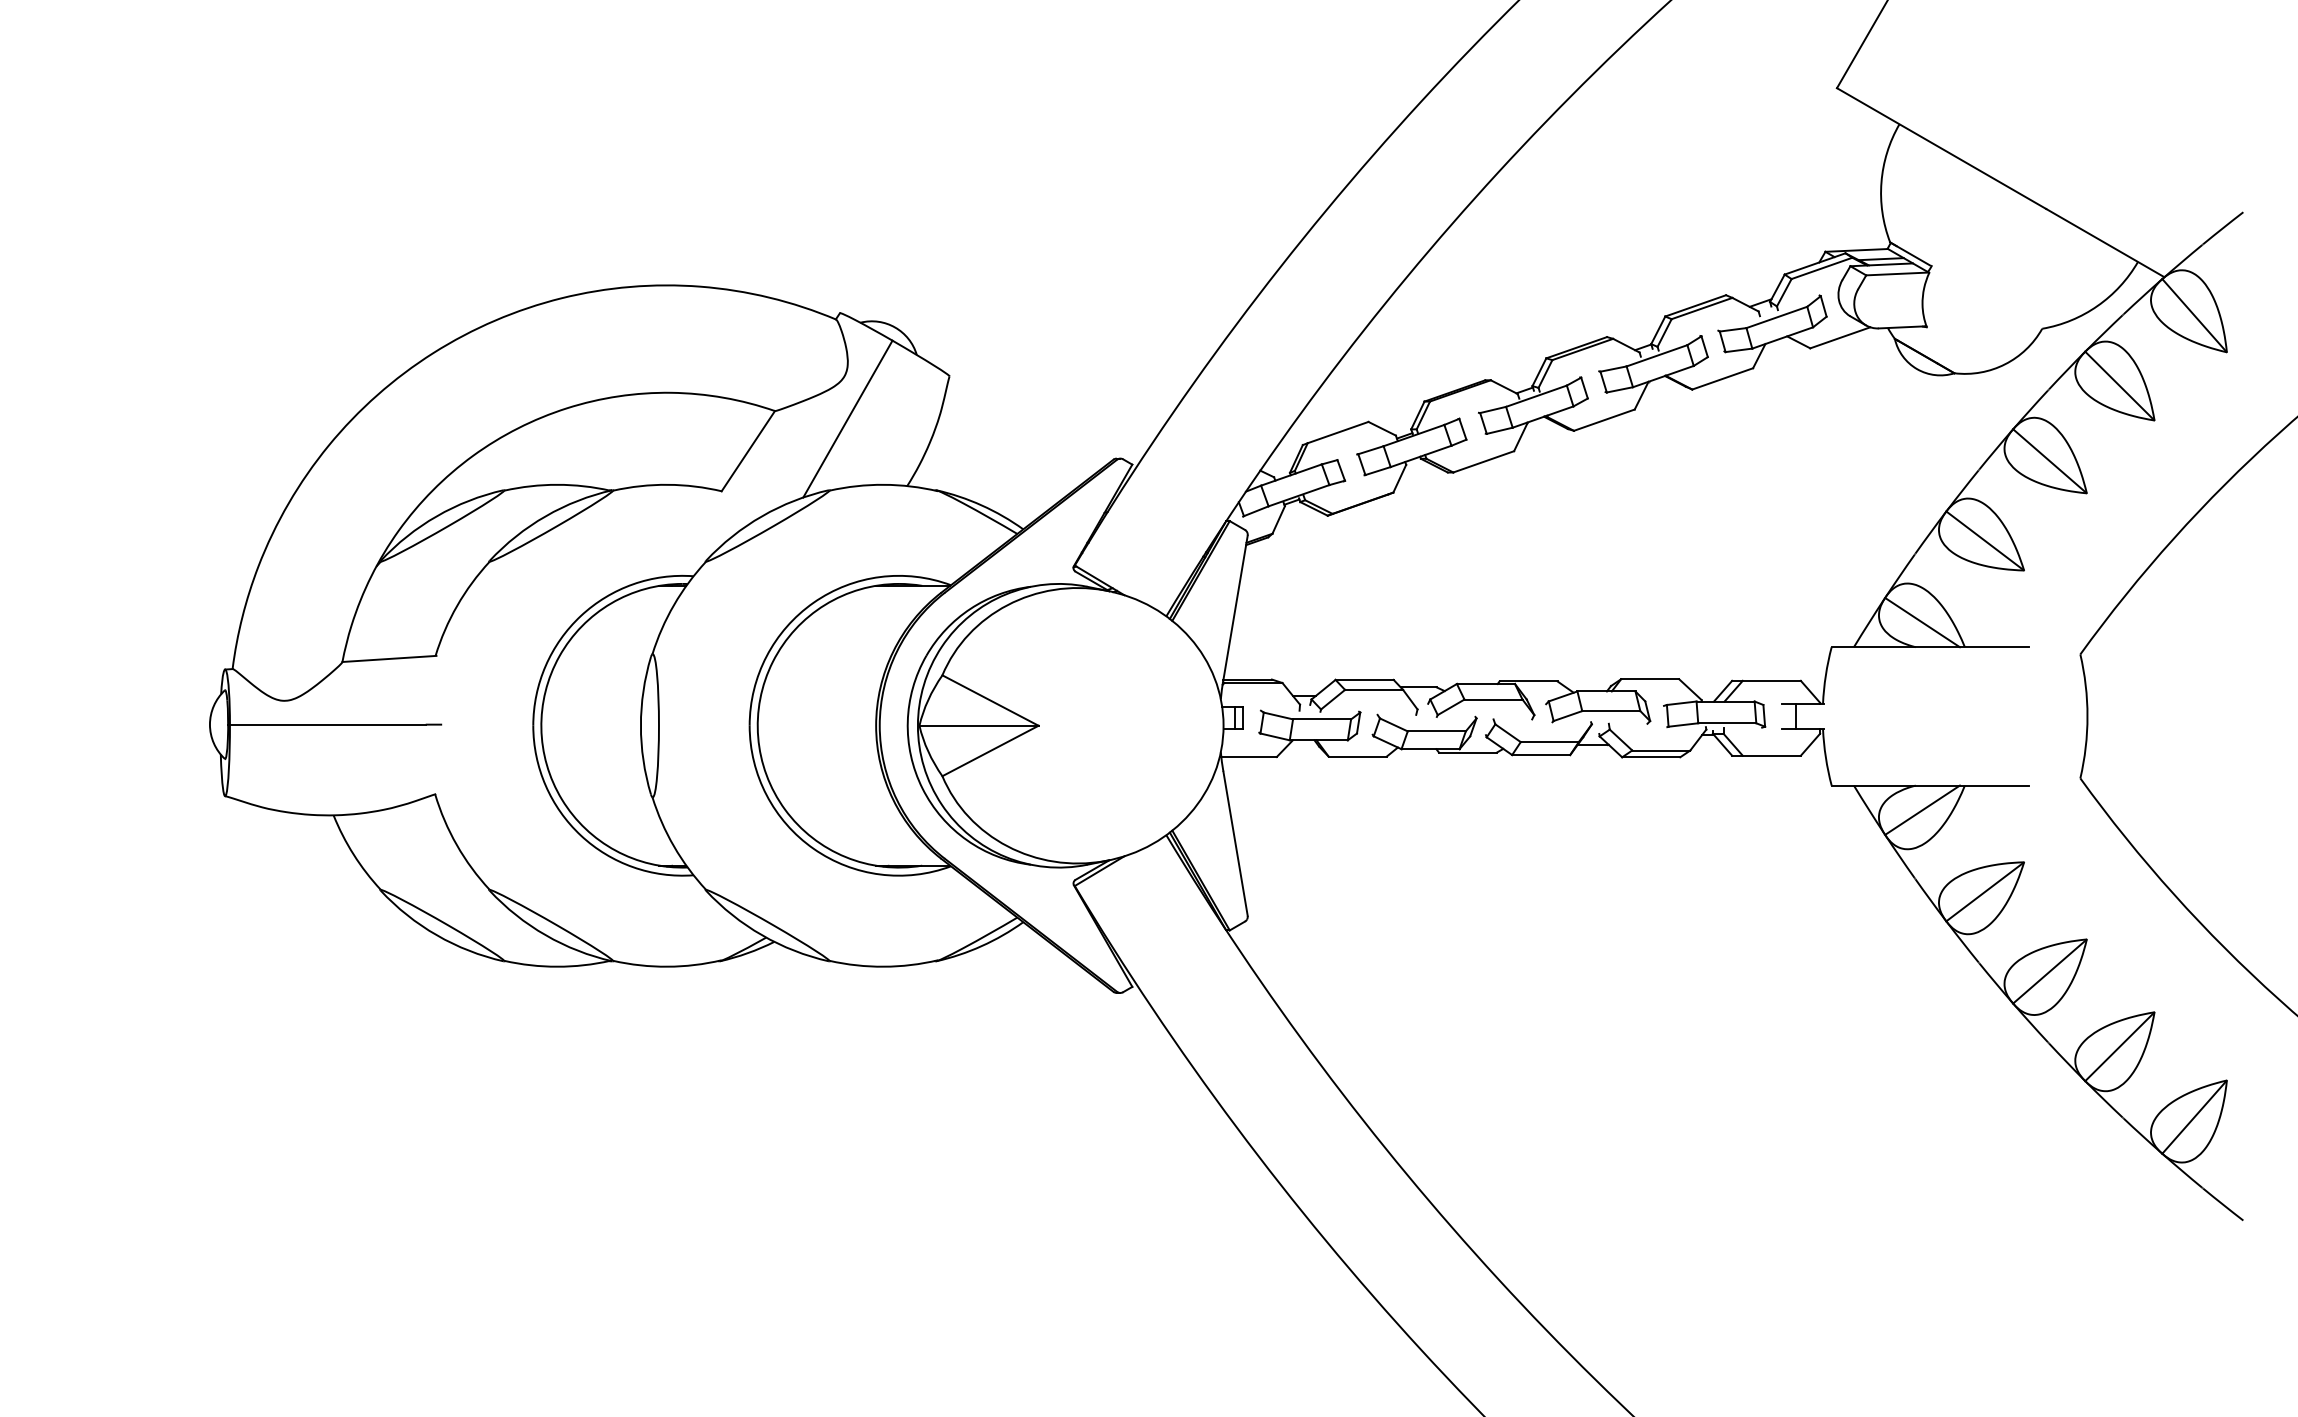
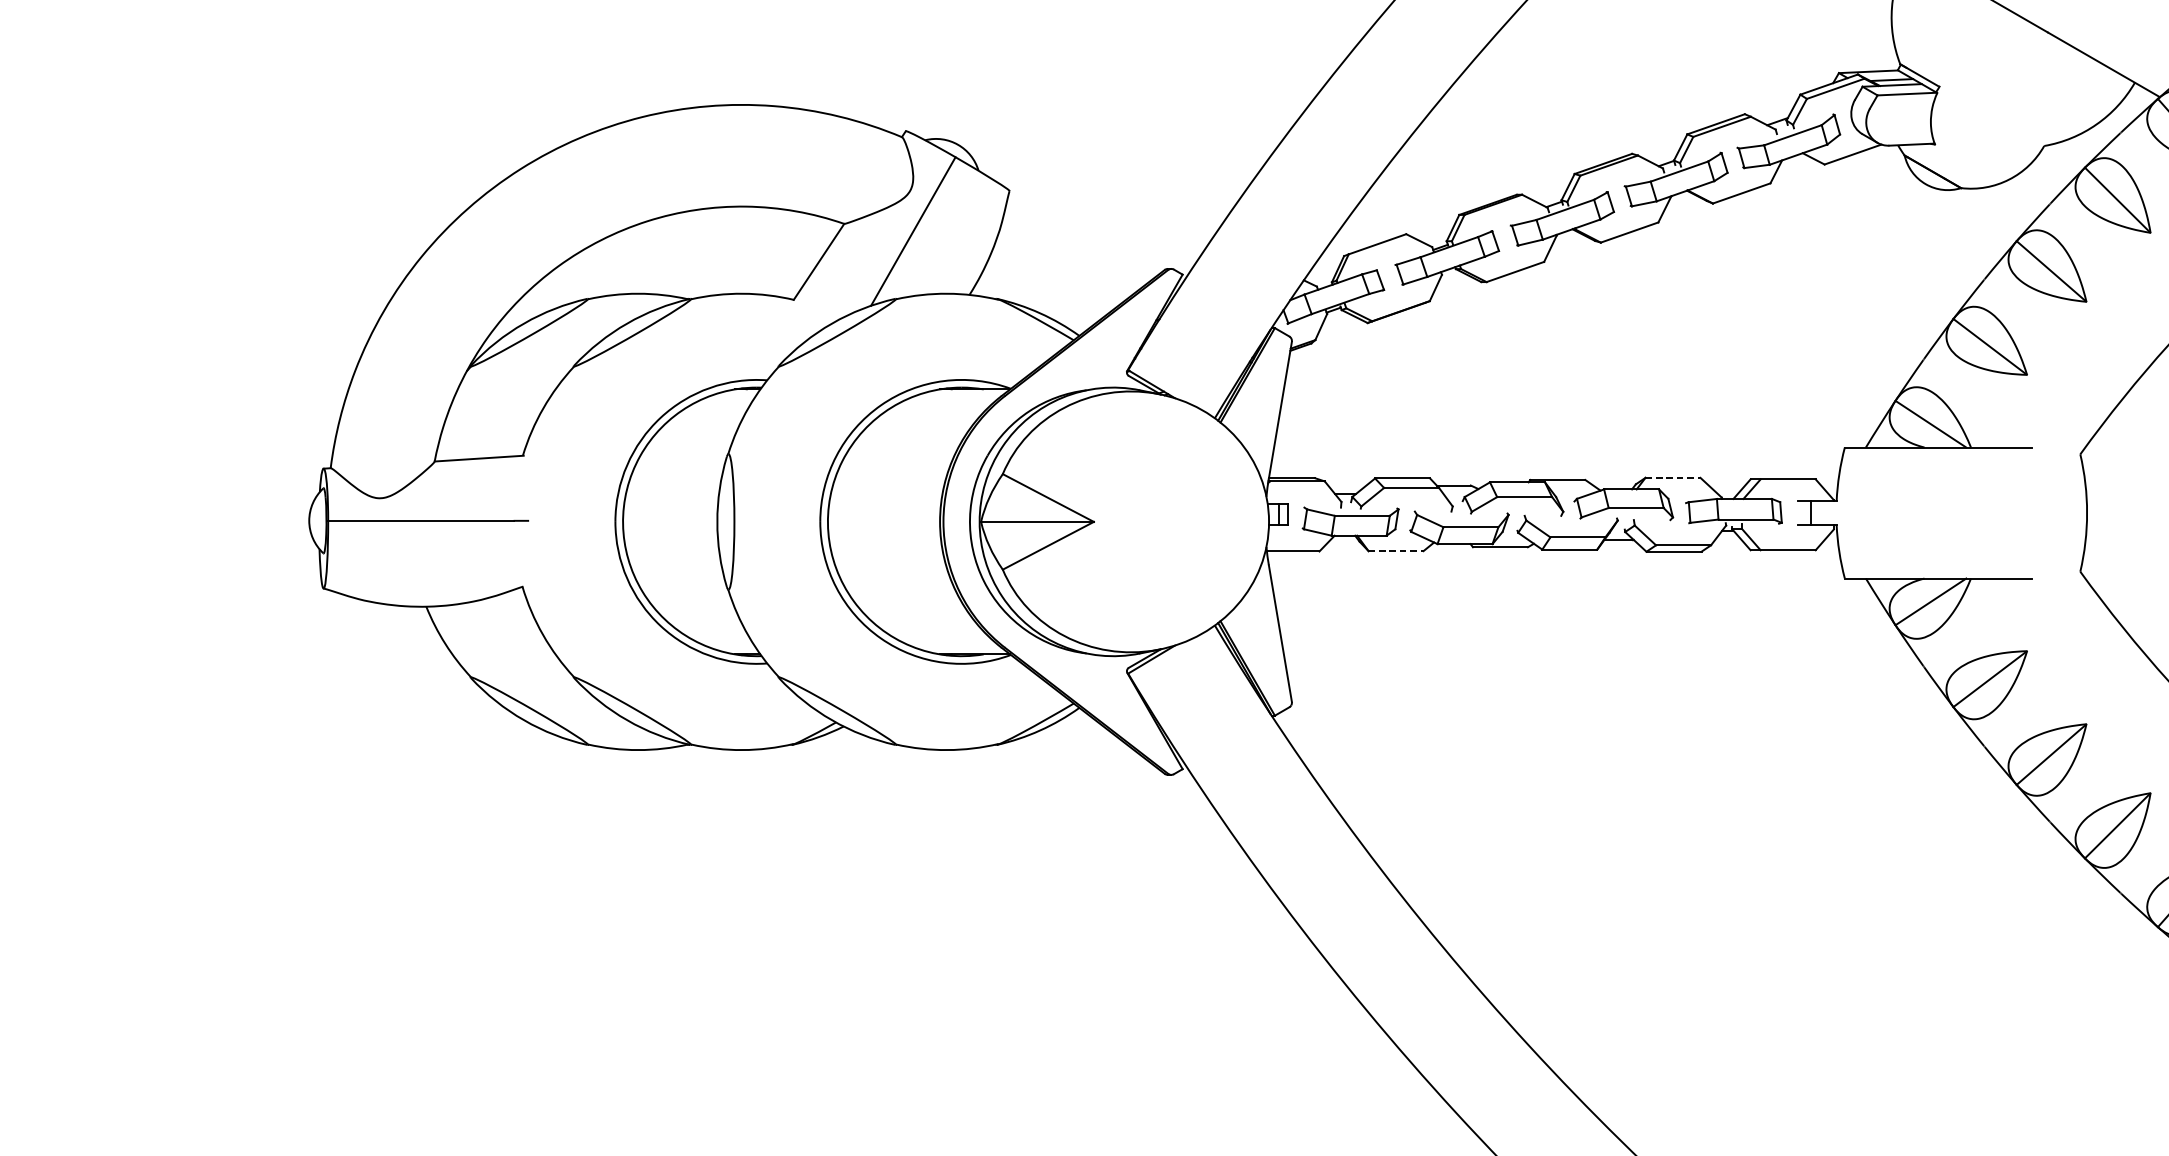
line: (1650, 679) -> (1673, 478), solid -> dashed
line: (1358, 756) -> (1396, 551), solid -> dashed

